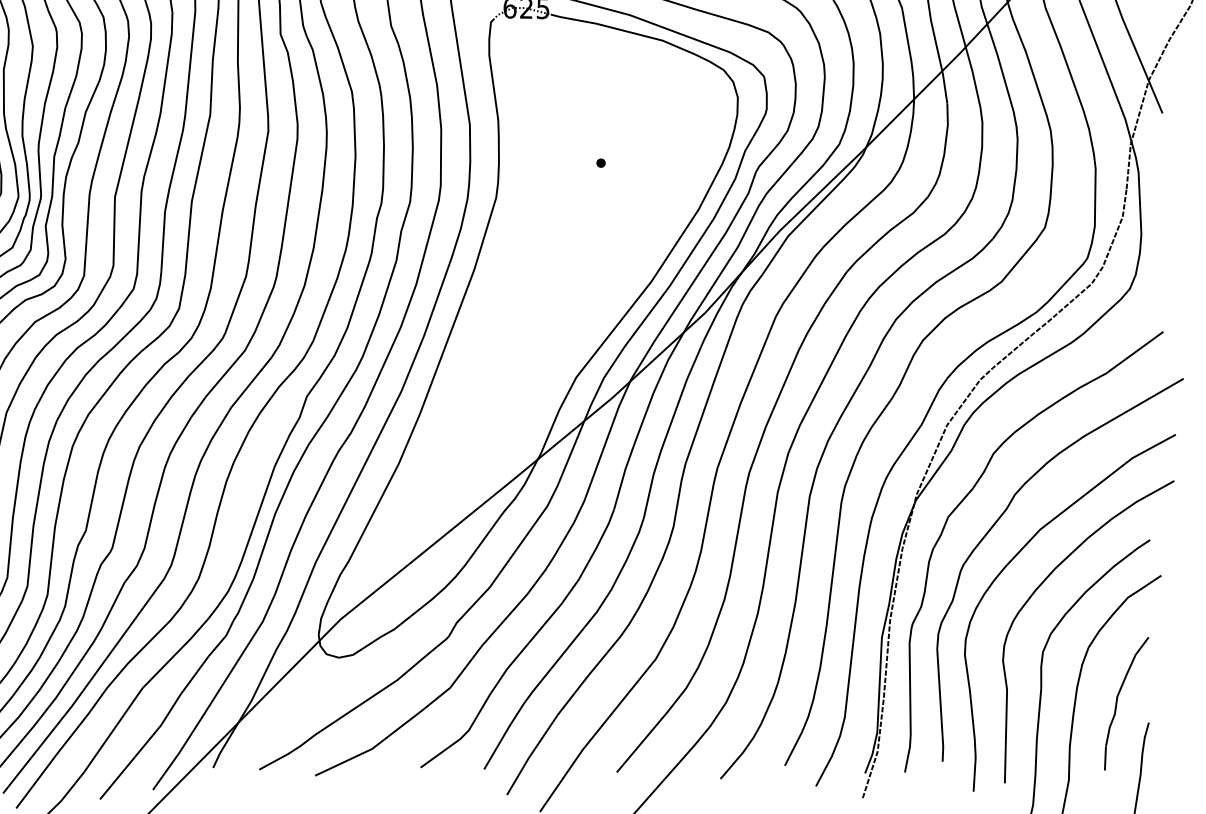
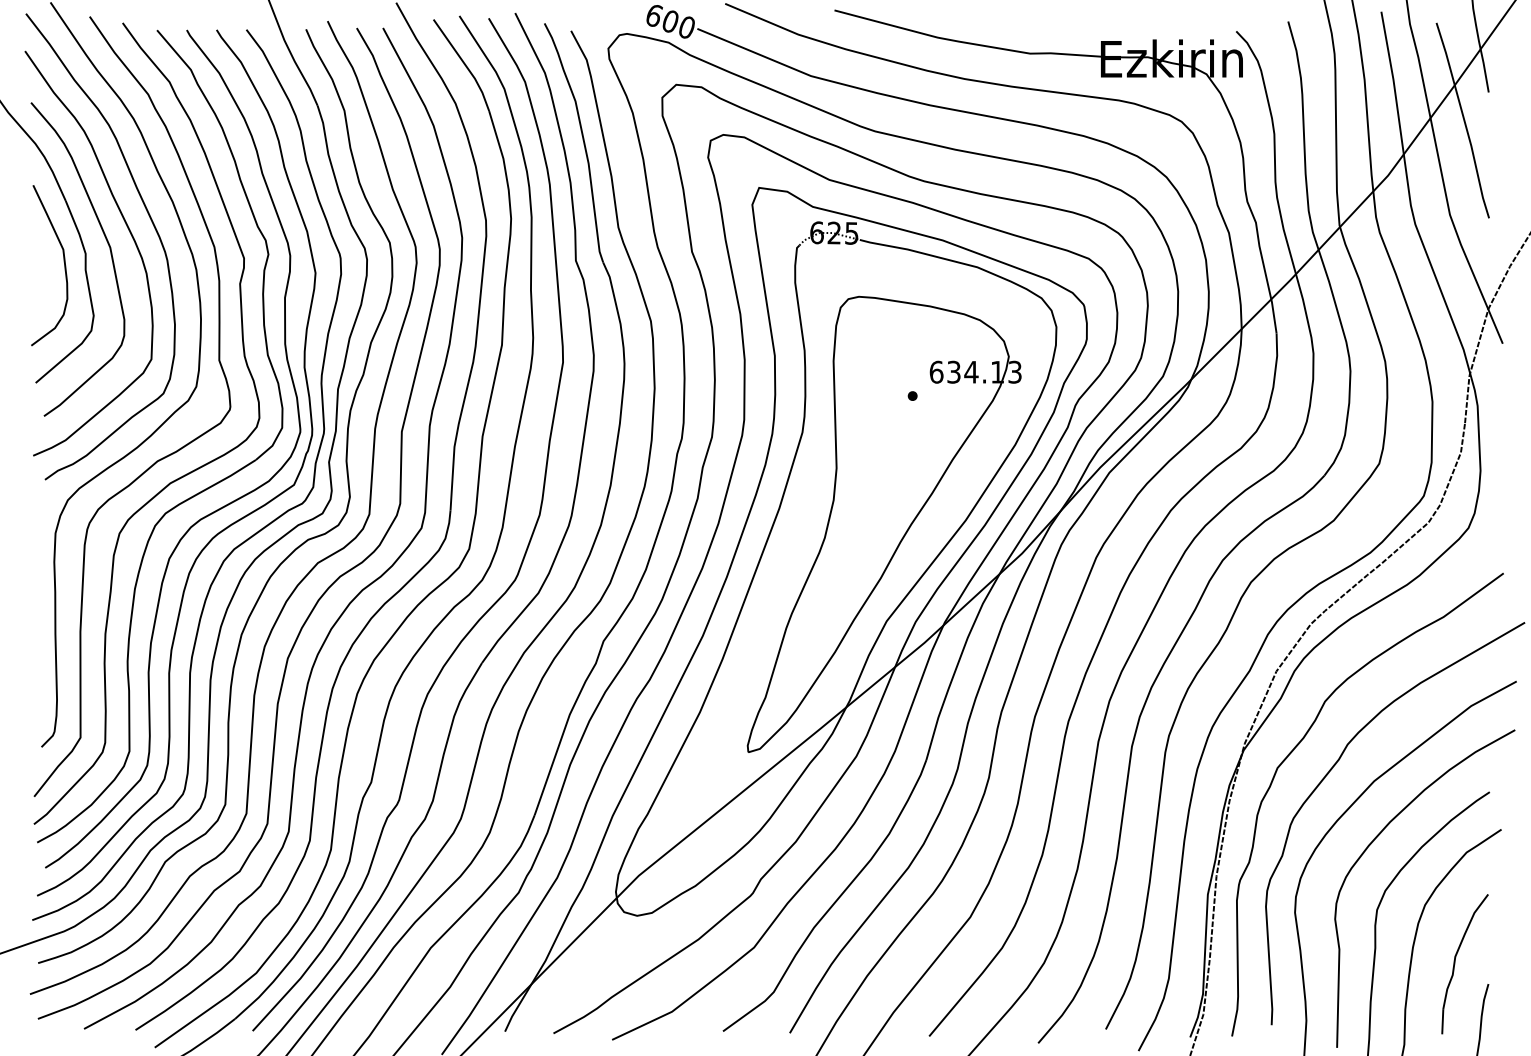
part: (573, 284) -> (883, 523), added

